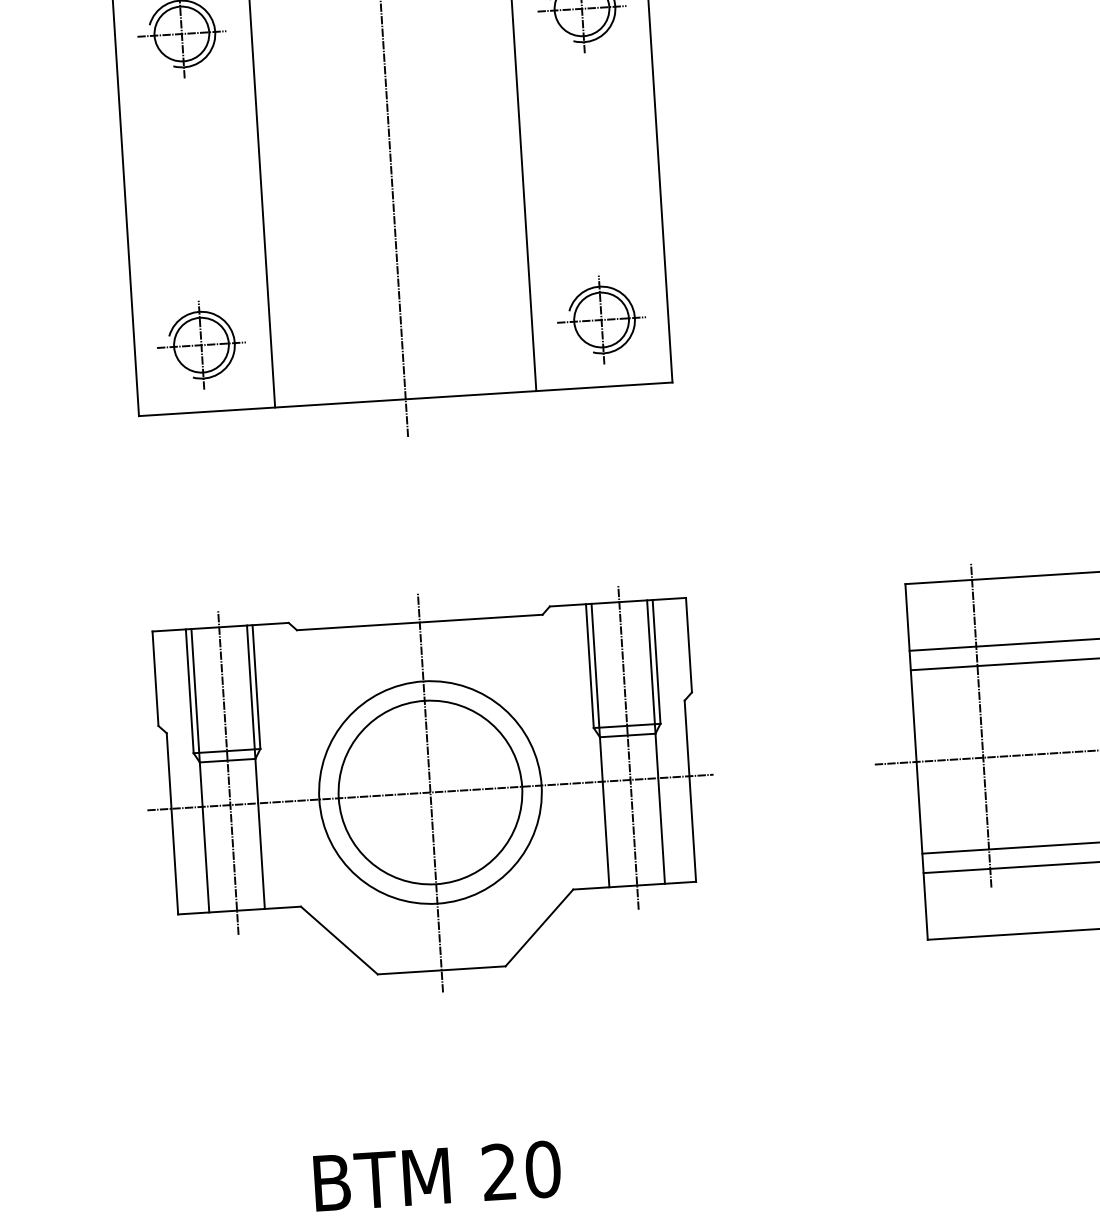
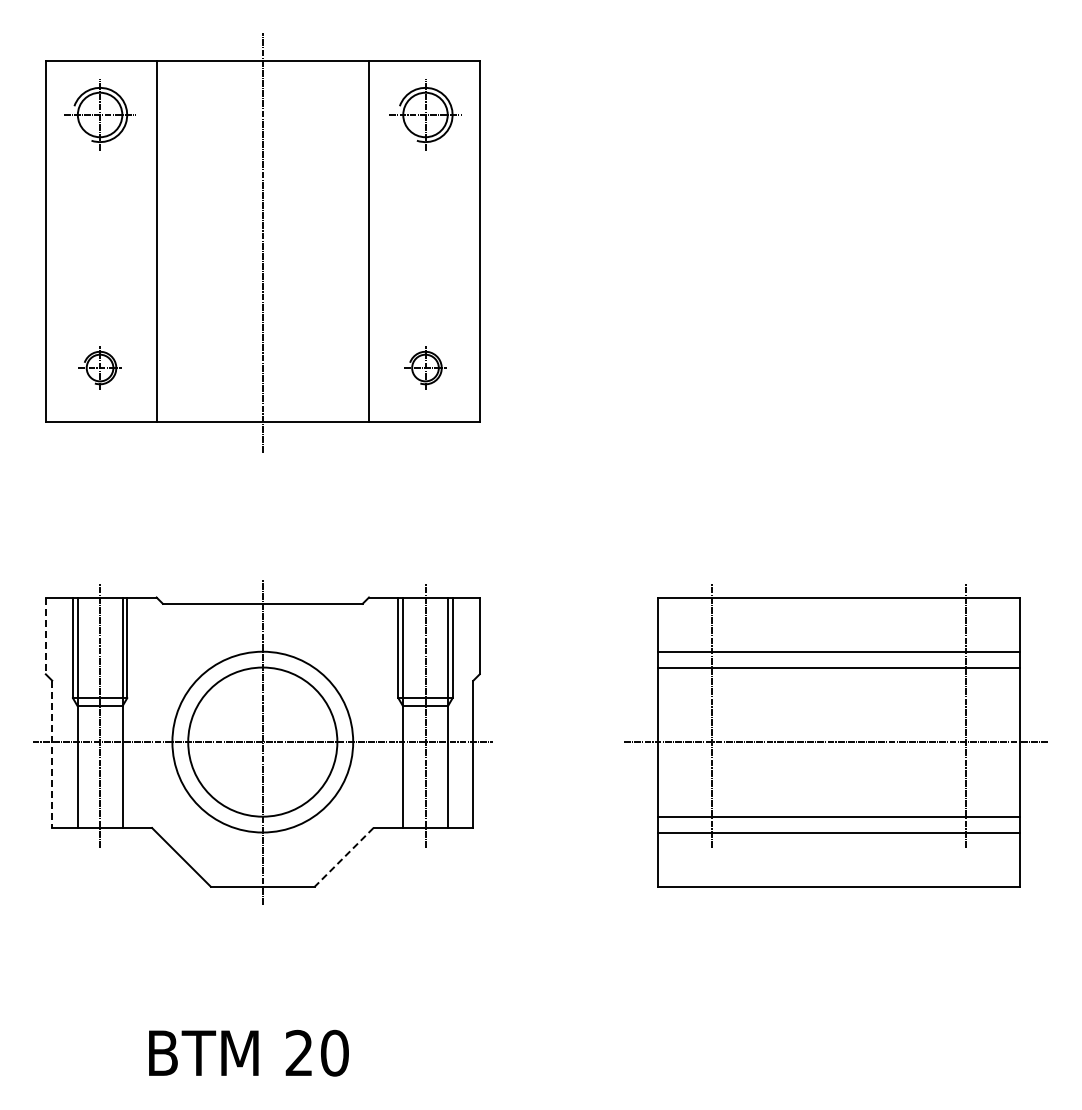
part: (601, 319) -> (425, 367), size x0.6
part: (200, 344) -> (99, 367), size x0.6
line: (155, 679) -> (45, 636), solid -> dashed
line: (172, 824) -> (52, 754), solid -> dashed
line: (539, 928) -> (344, 857), solid -> dashed

